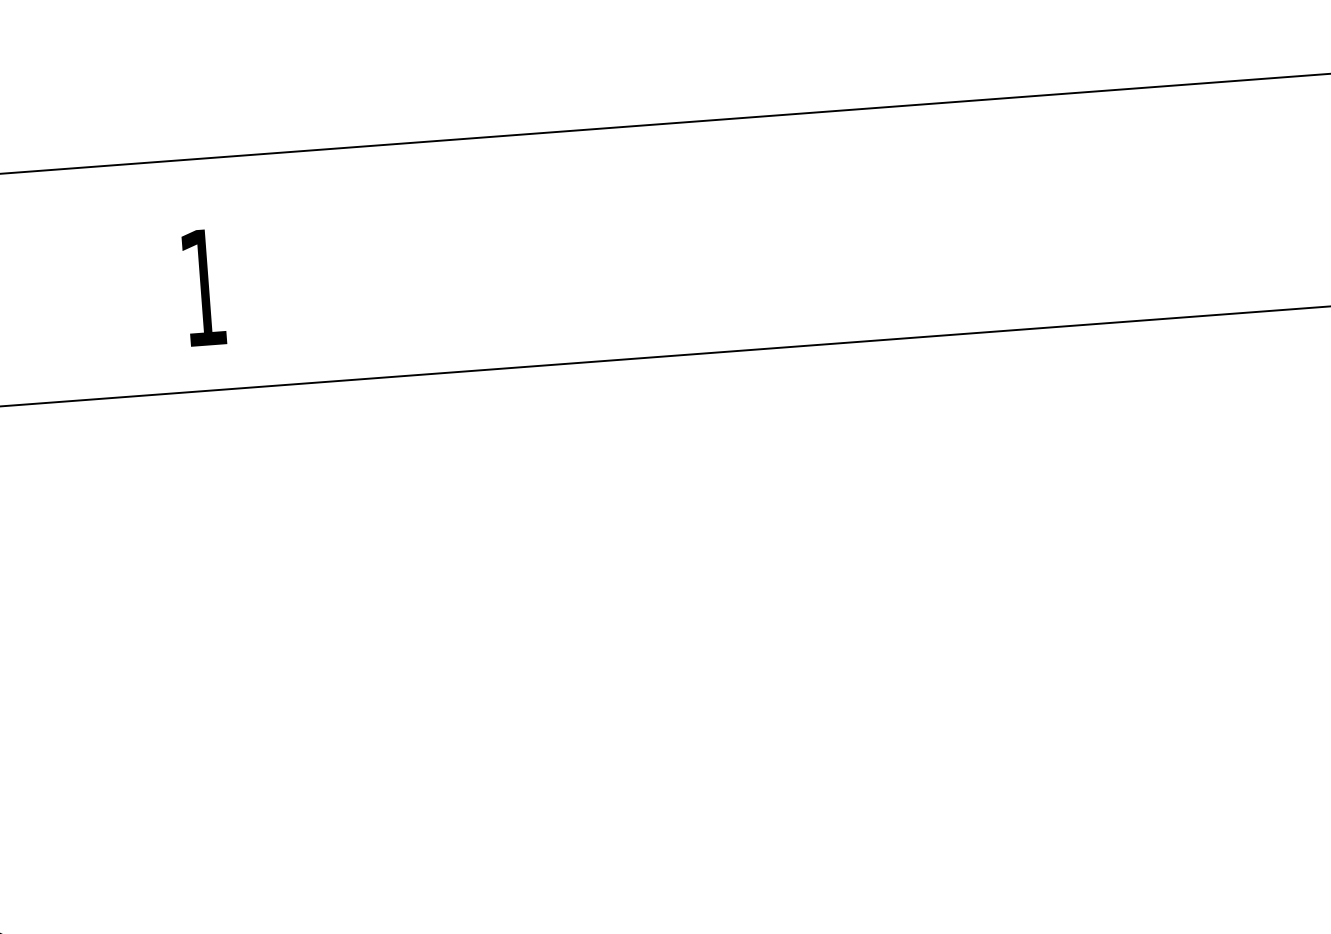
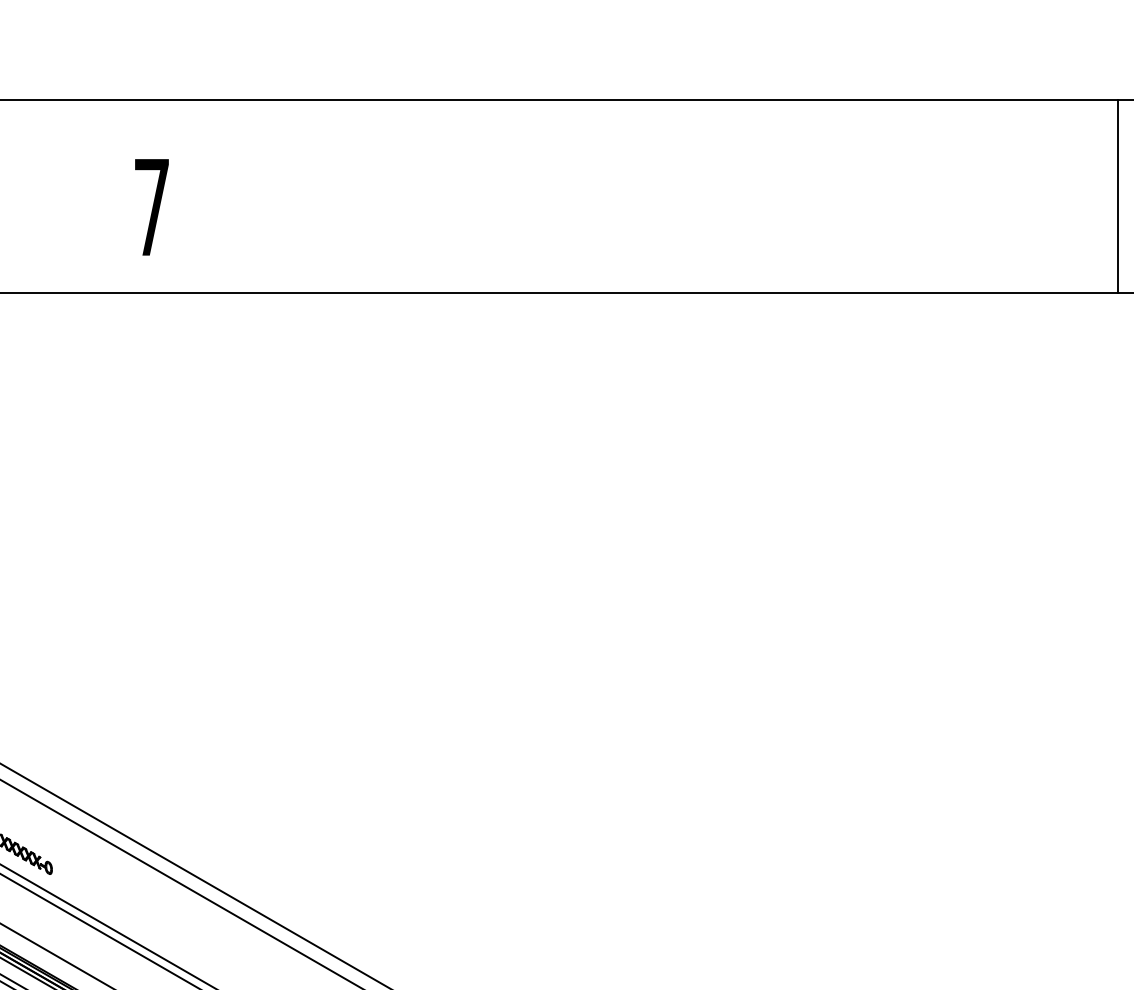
text: (202, 287) -> (151, 207), 1 -> 7

